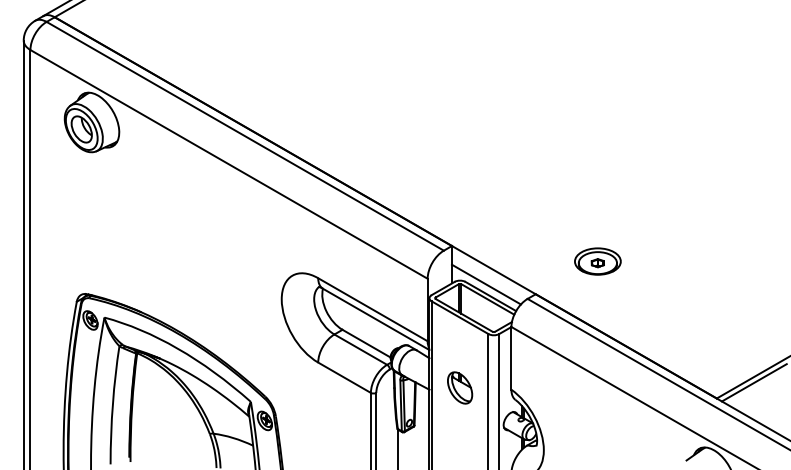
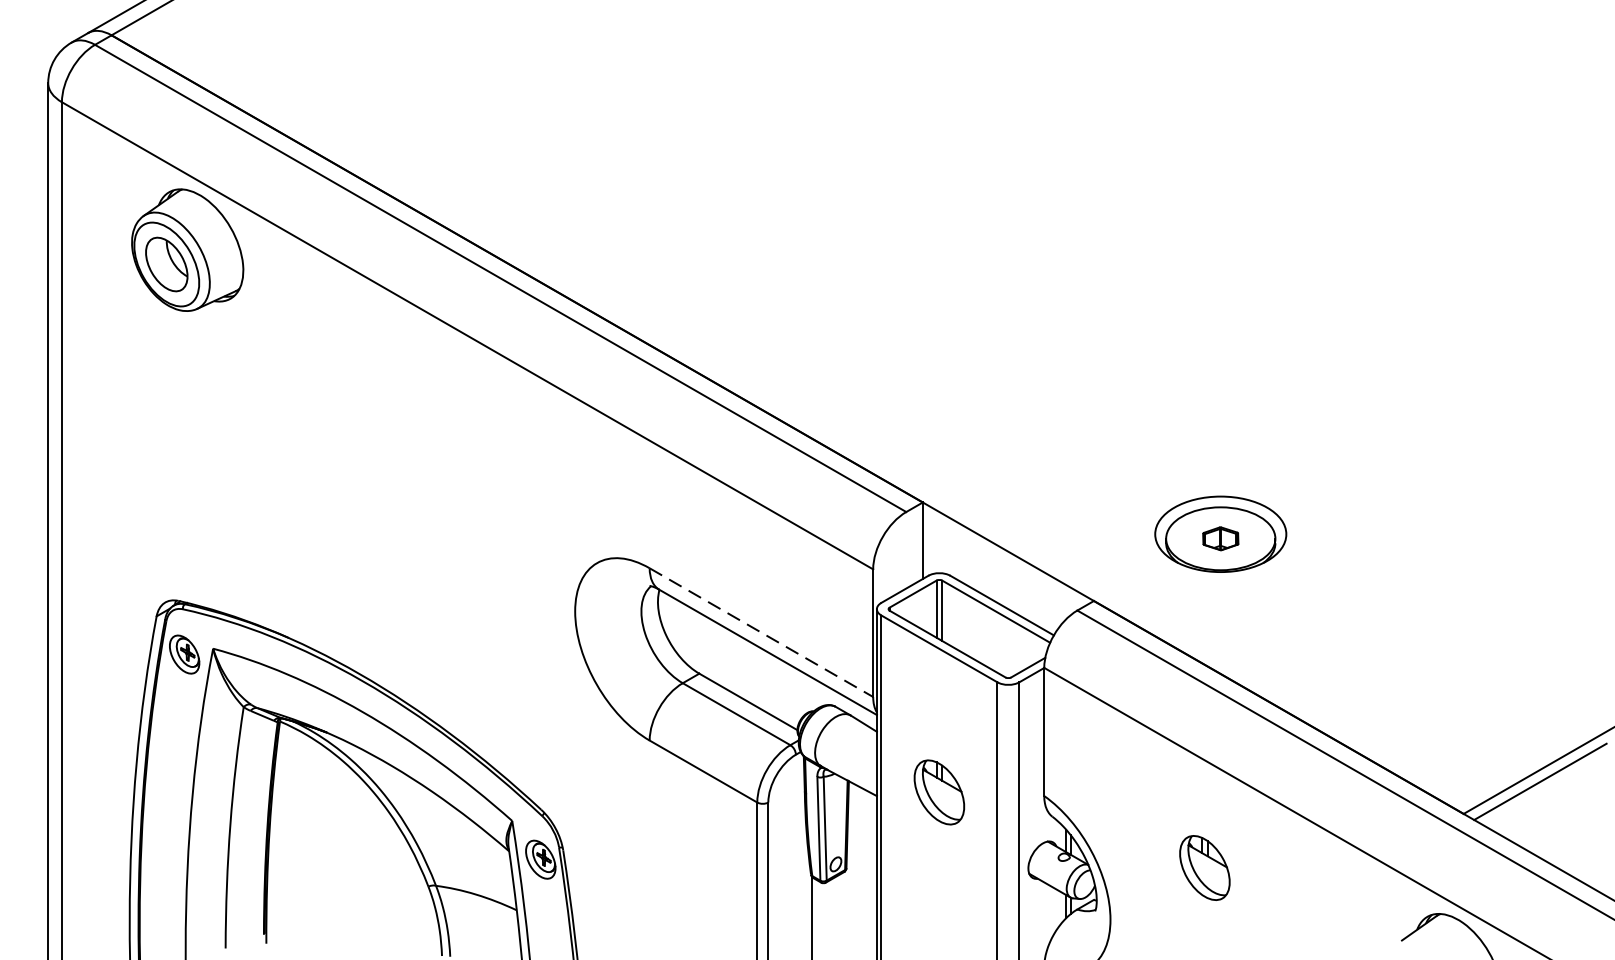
part: (597, 261) -> (1220, 534), size x1.4
line: (485, 284) -> (991, 581), removed
line: (373, 309) -> (762, 632), solid -> dashed
part: (590, 424) -> (1205, 867), added

